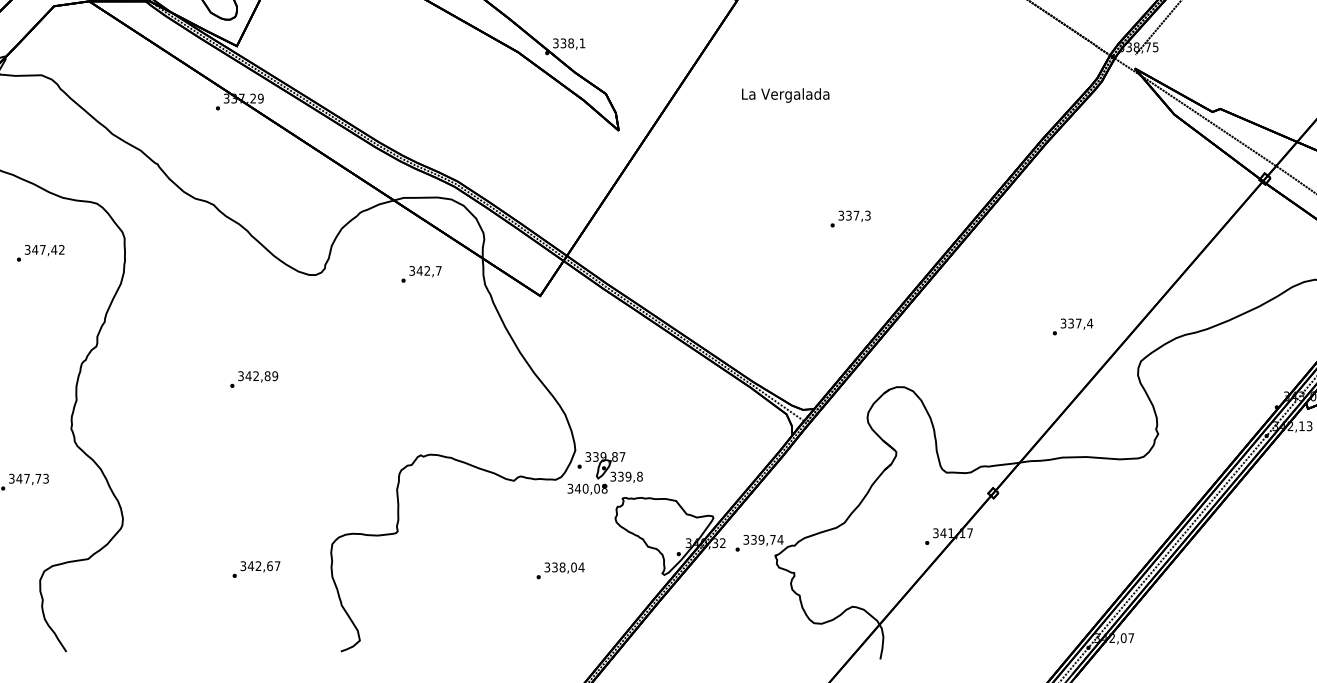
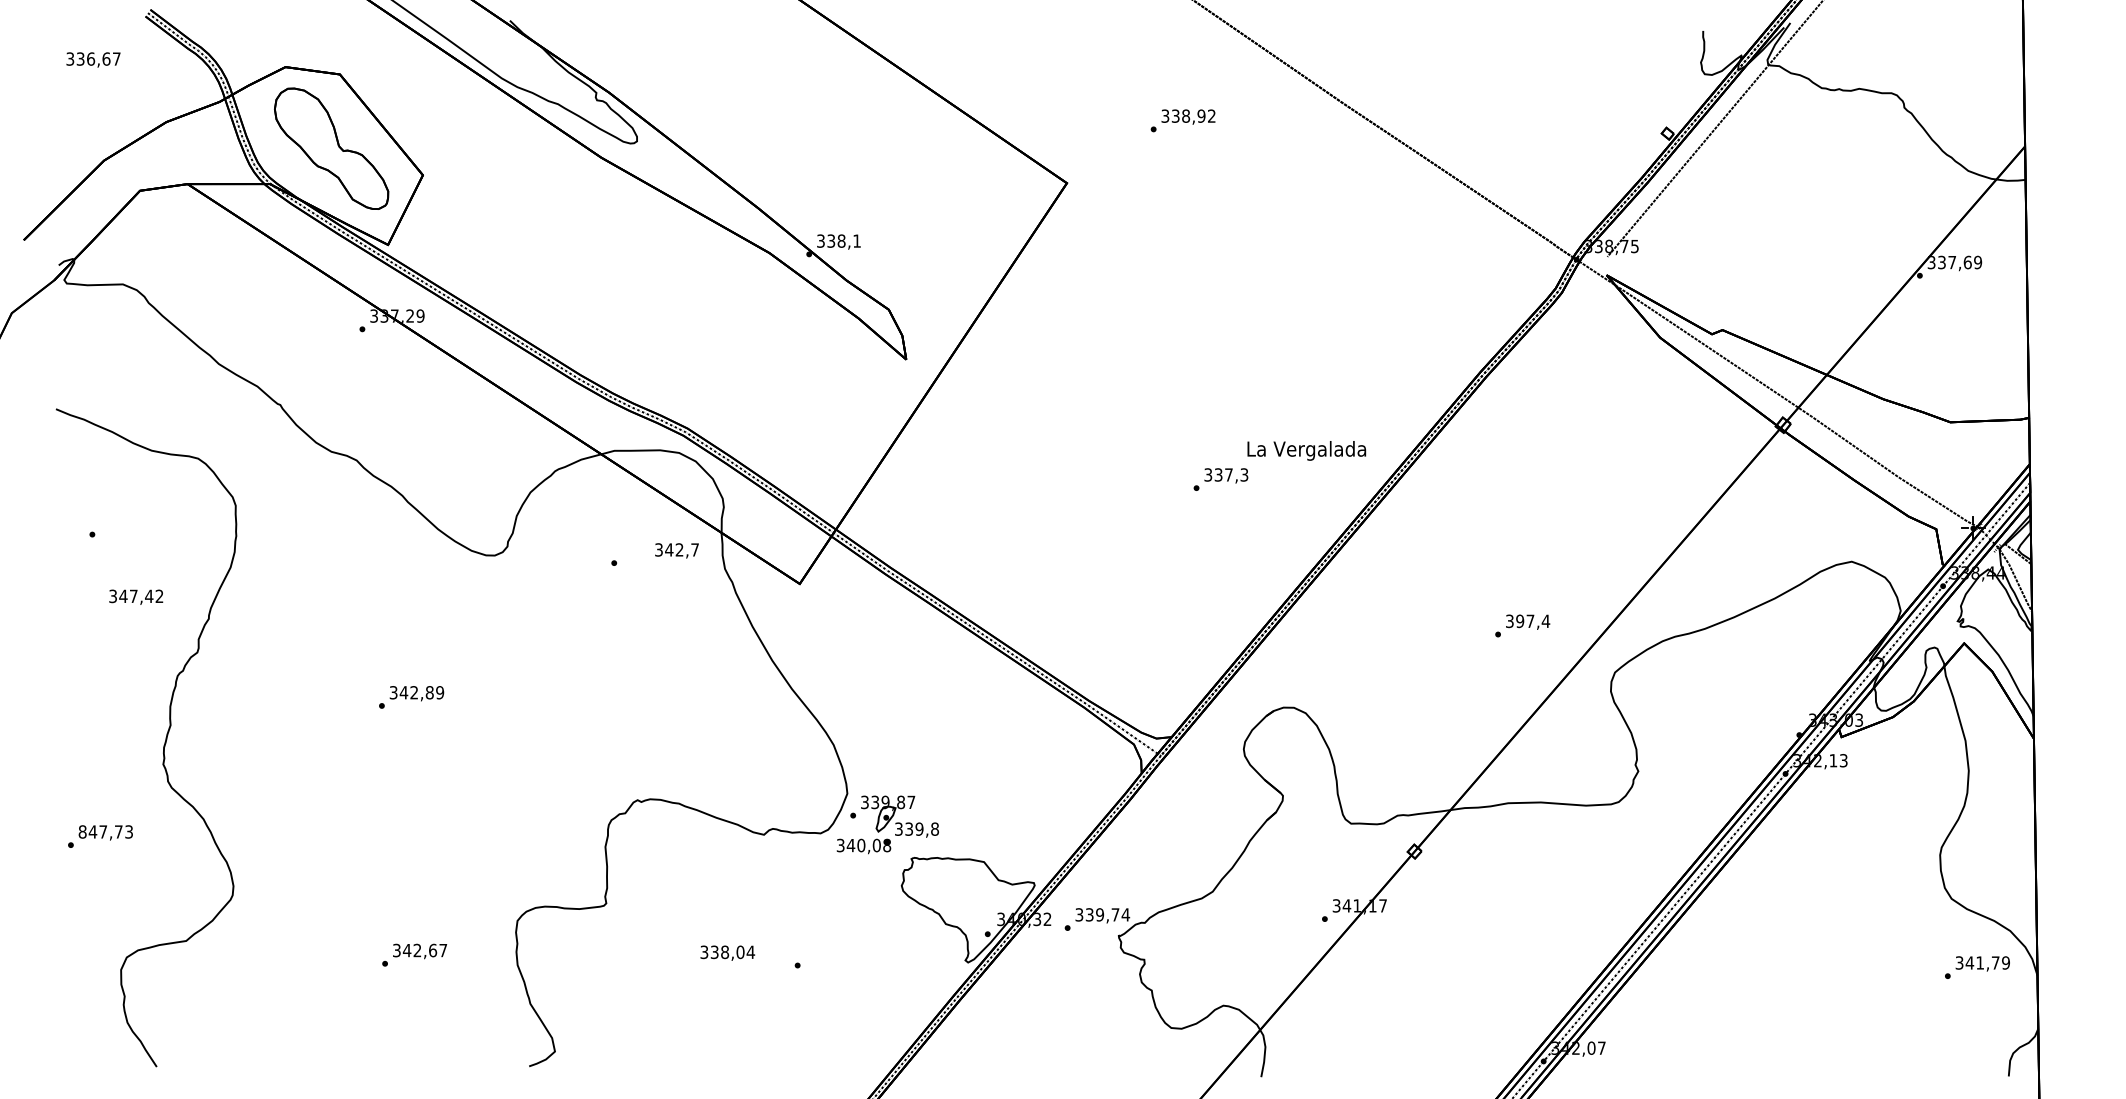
text: (785, 95) -> (1306, 450), moved
text: (44, 249) -> (136, 596), moved
text: (425, 271) -> (676, 550), moved
text: (1071, 322) -> (1520, 620), 337,4 -> 397,4
text: (11, 478) -> (82, 831), 347,73 -> 847,73
text: (564, 567) -> (727, 952), moved

